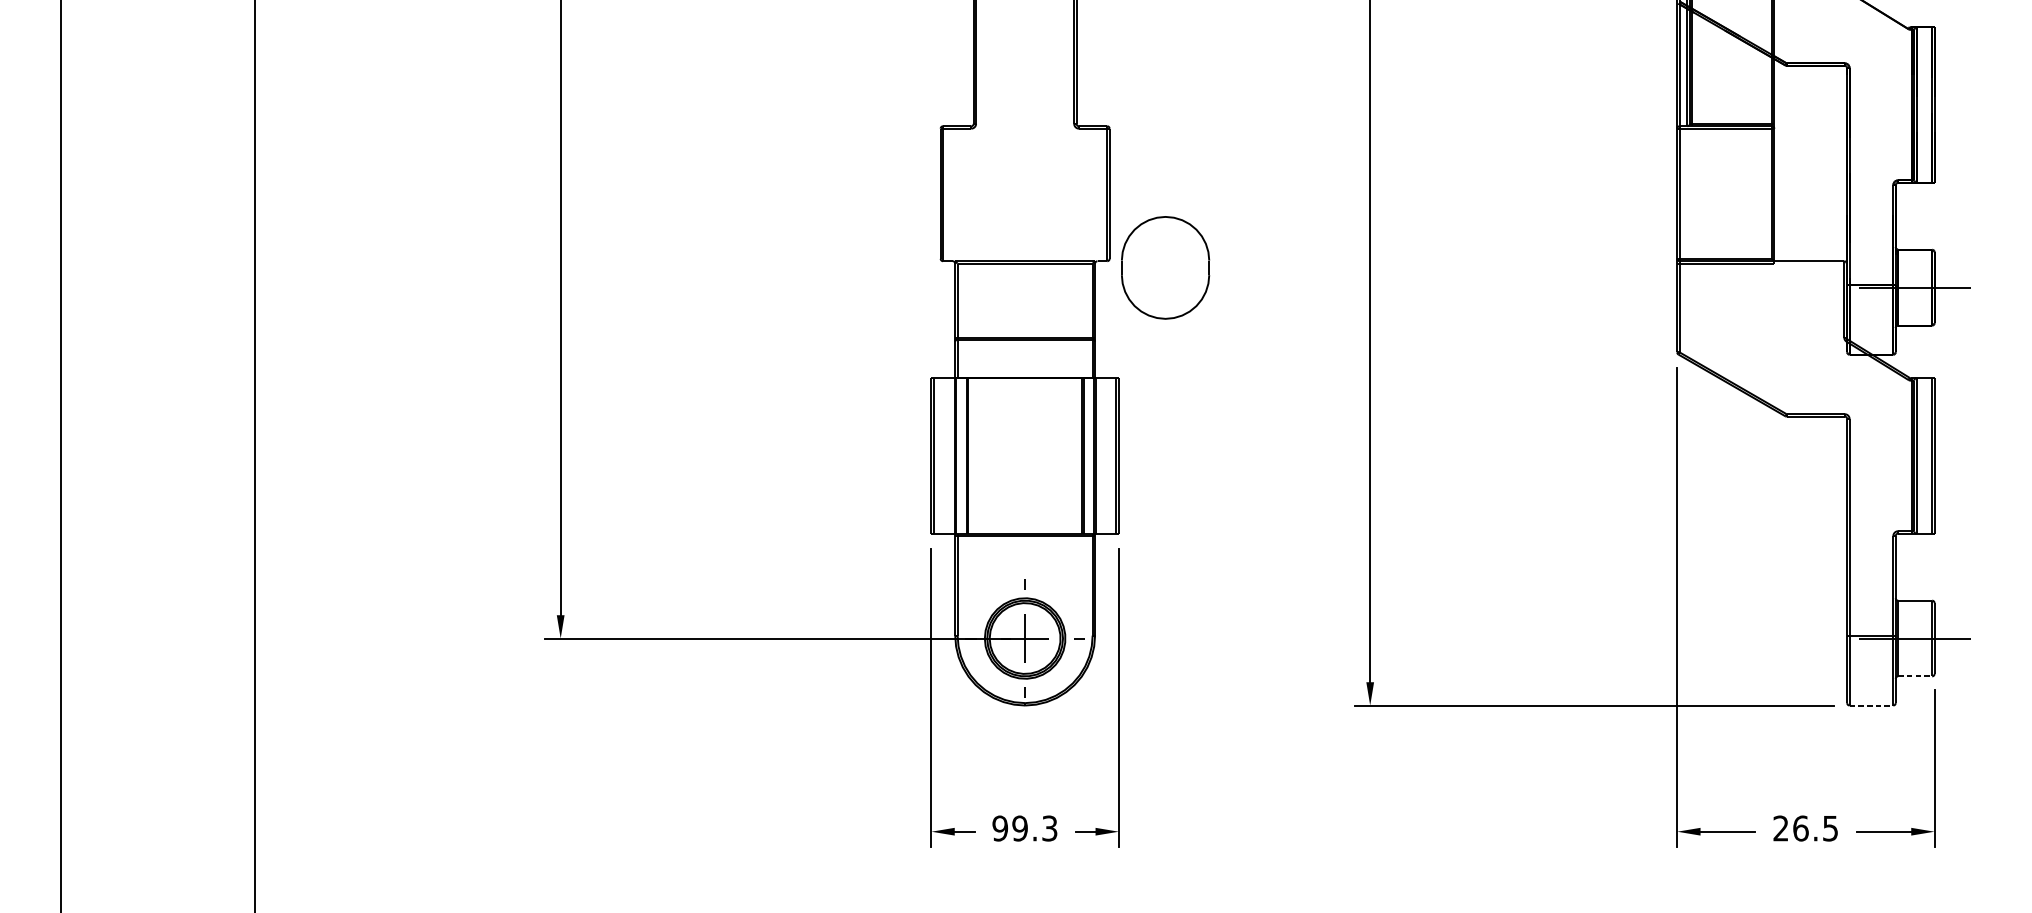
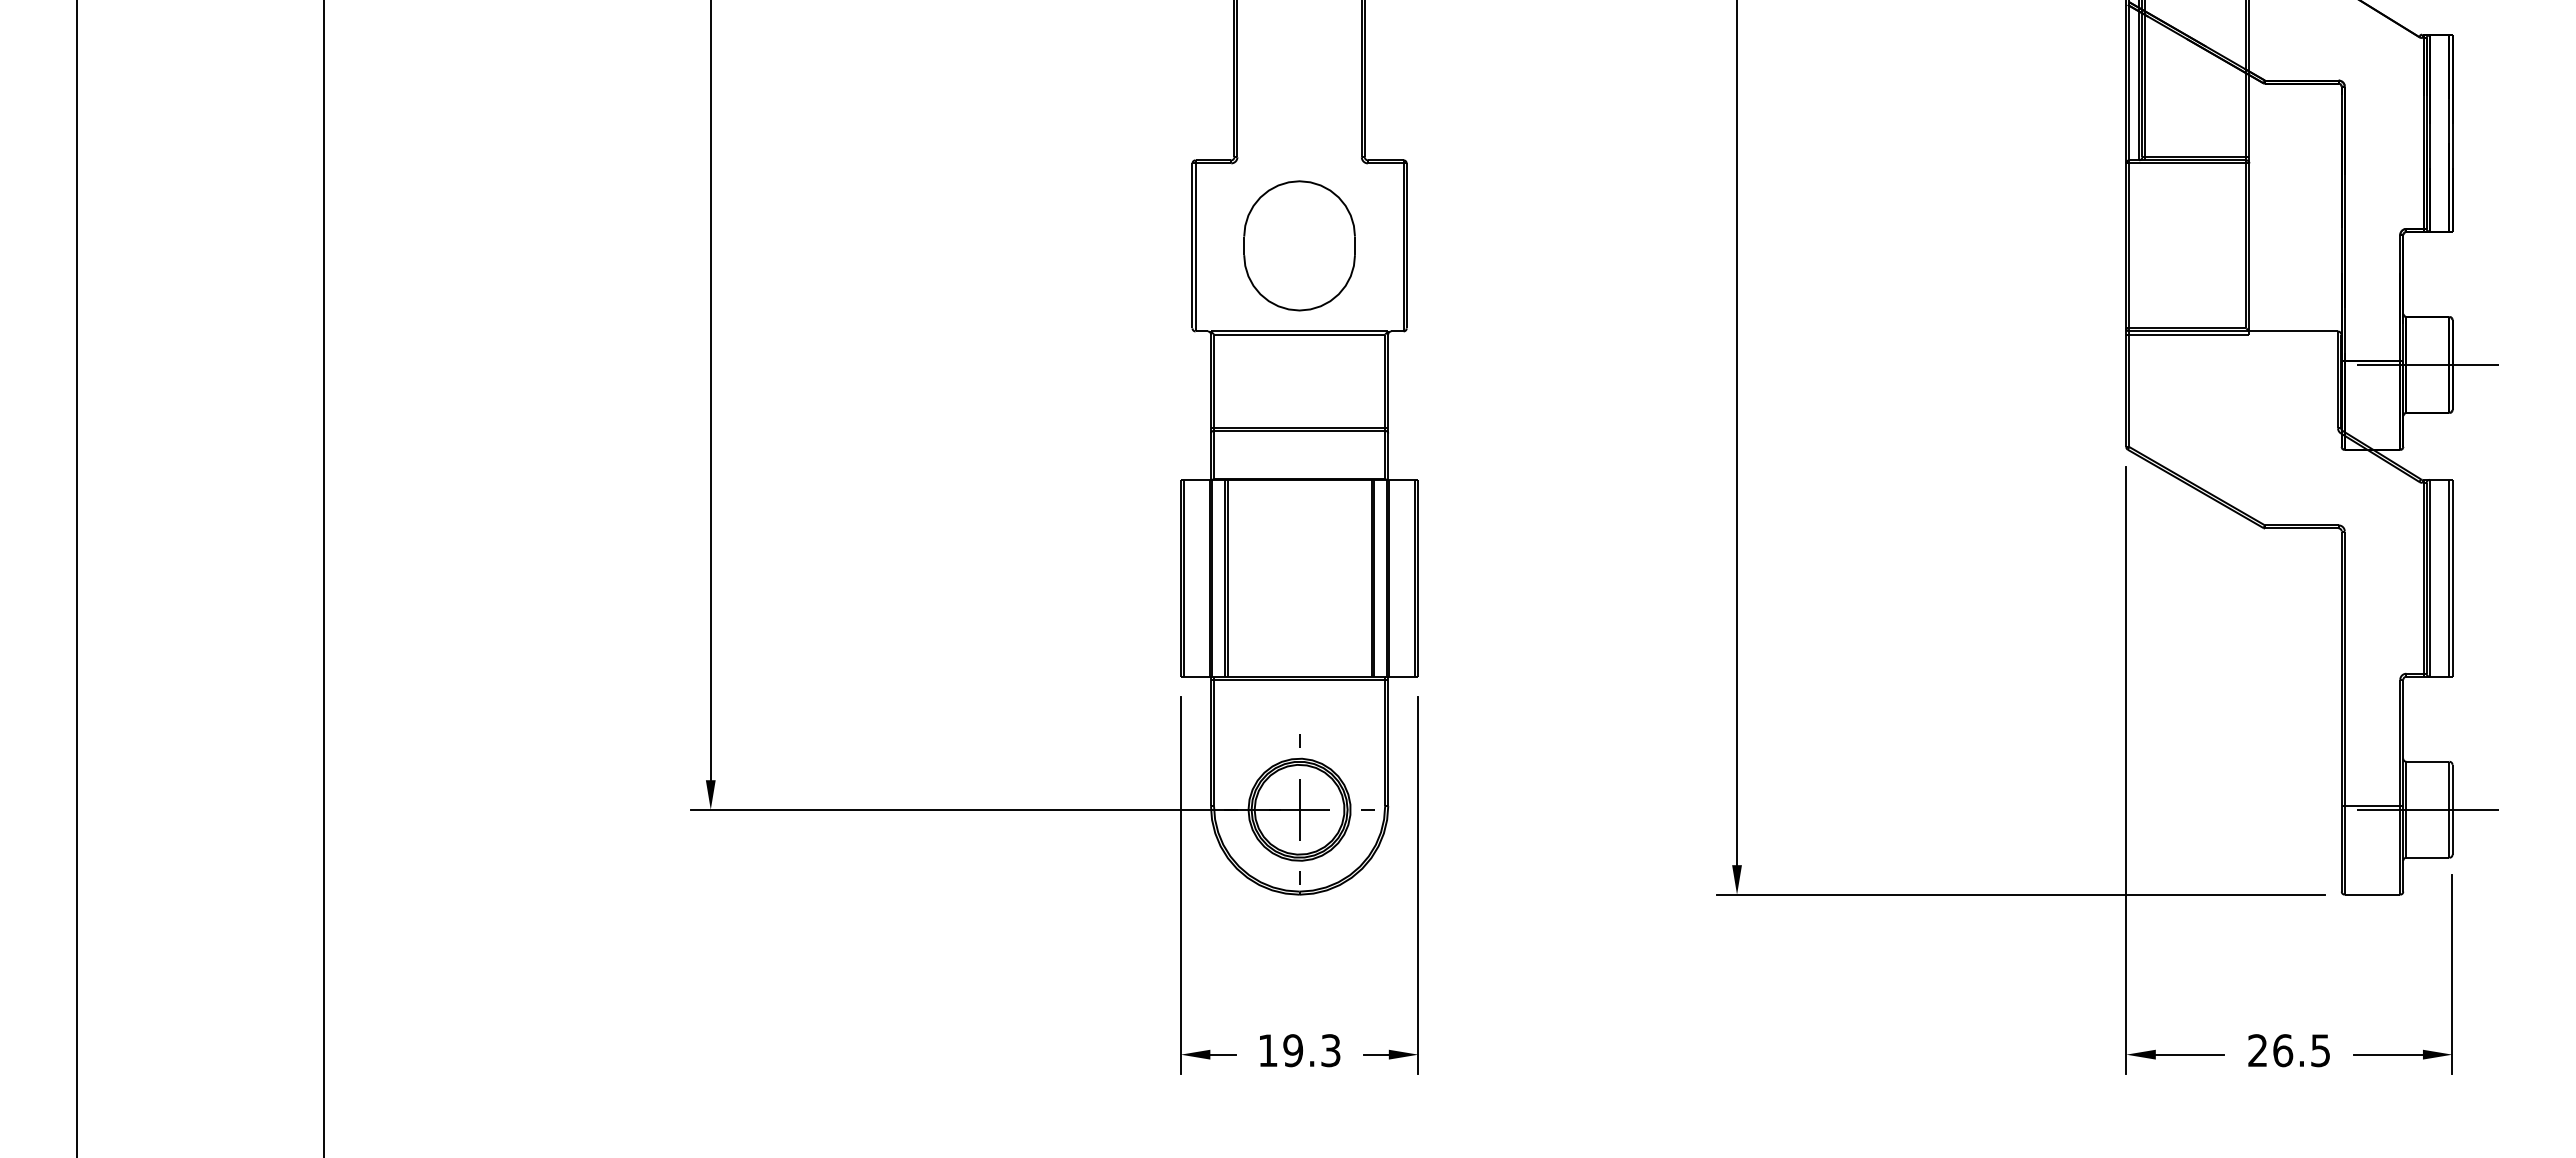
part: (1165, 267) -> (1299, 245), moved
line: (1914, 676) -> (2427, 857), dashed -> solid
line: (1871, 705) -> (2372, 894), dashed -> solid
text: (999, 828) -> (1267, 1050), 99.3 -> 19.3

